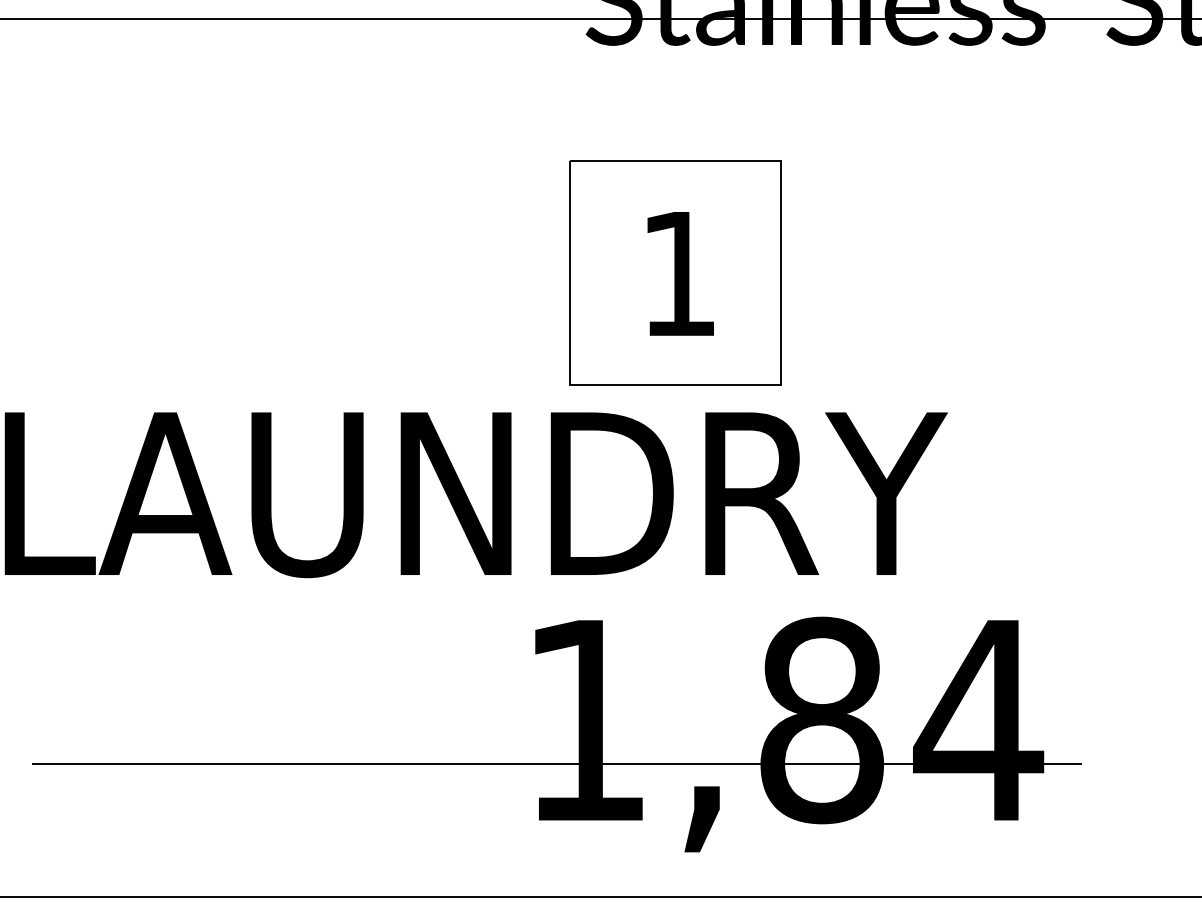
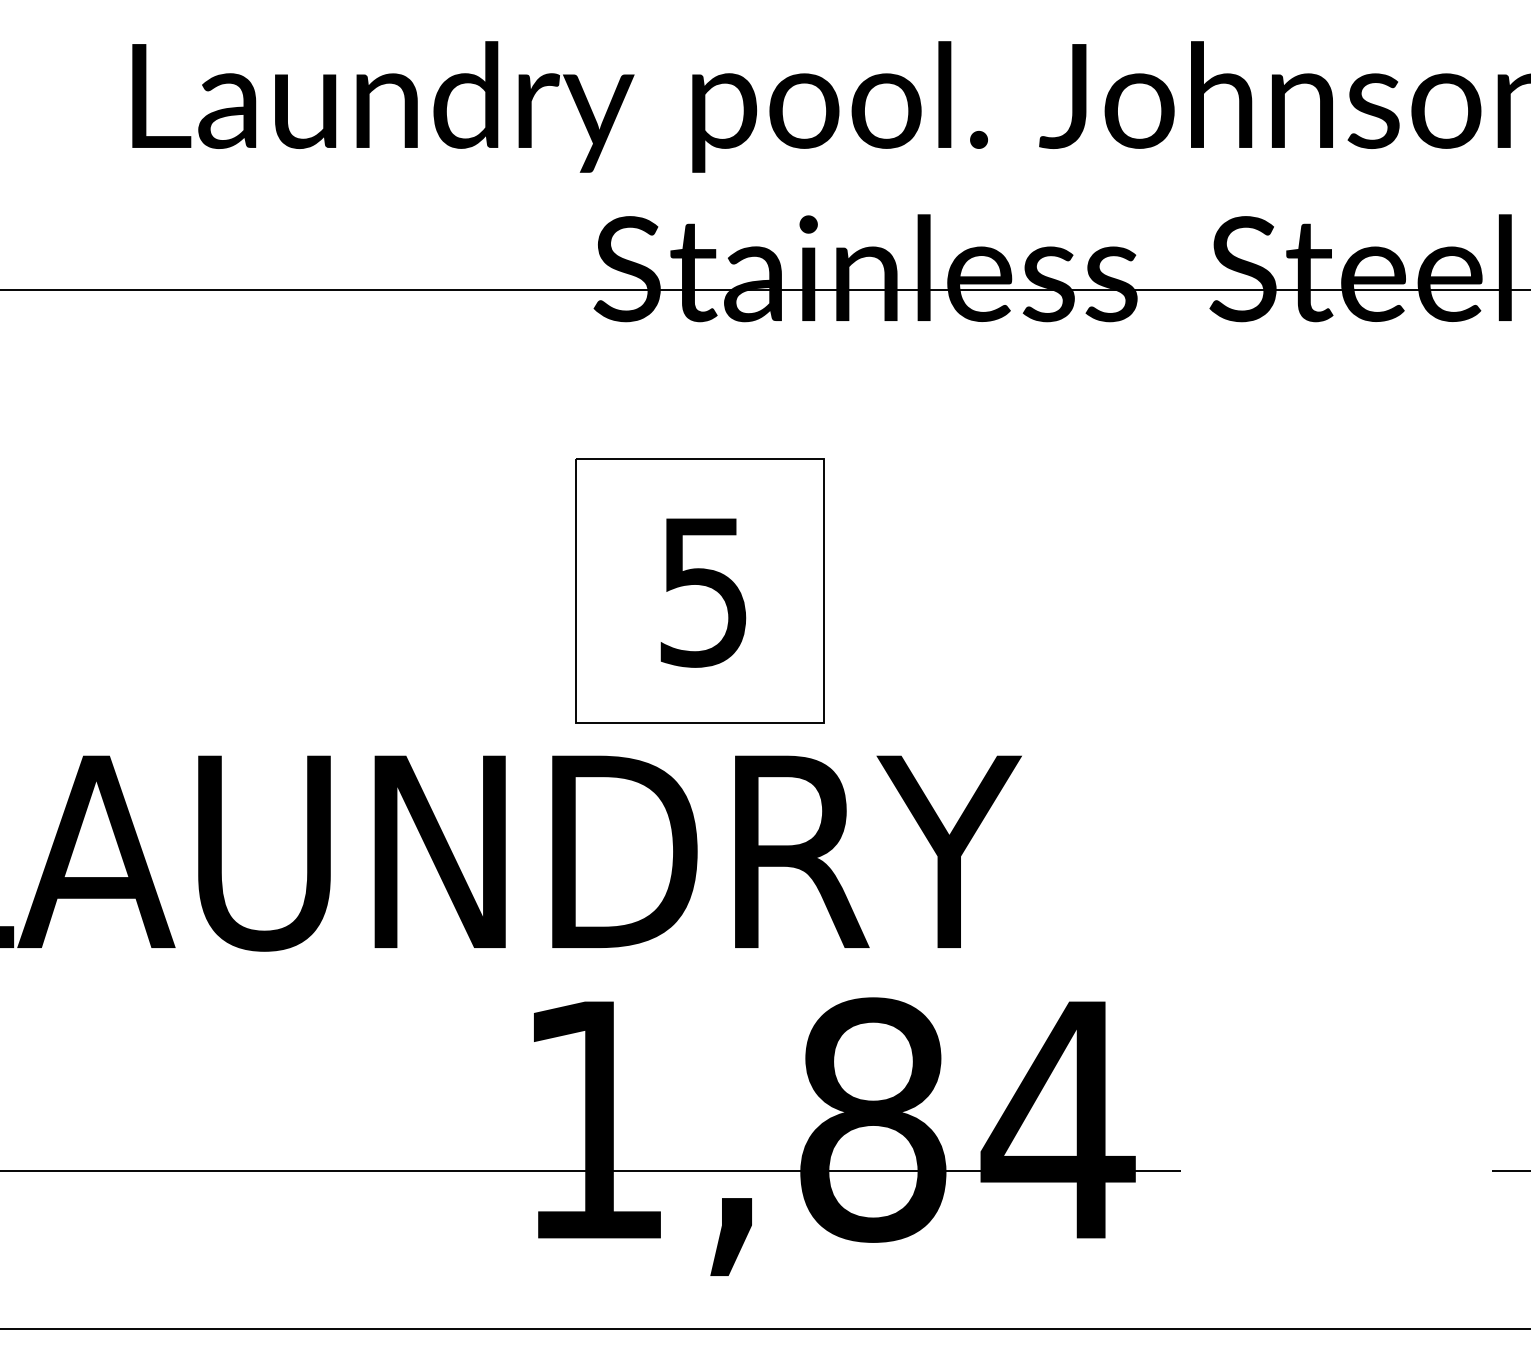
text: (678, 274) -> (703, 592), 1 -> 5

